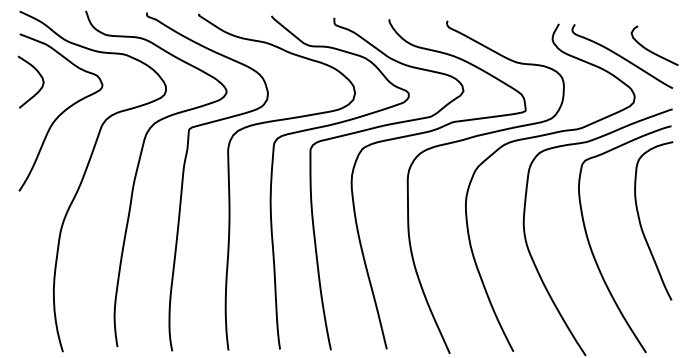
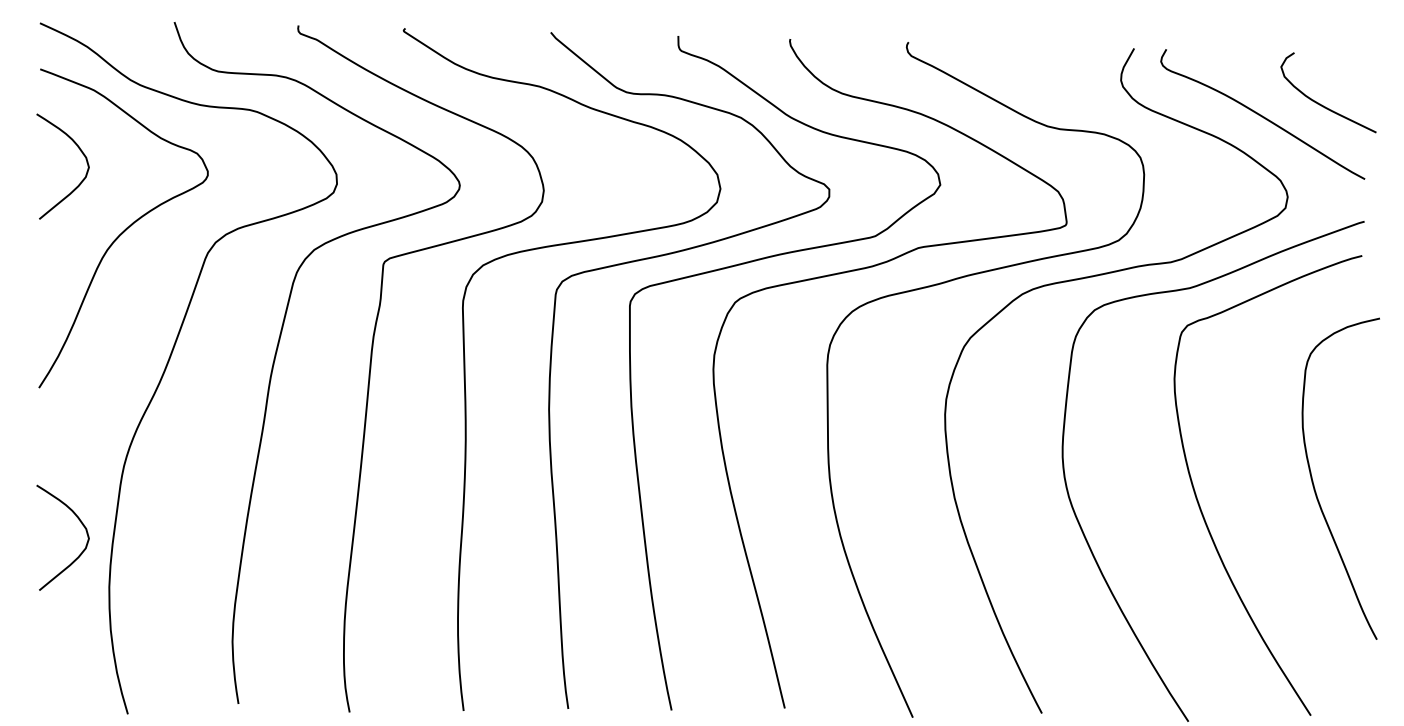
curve: (641, 223) -> (1315, 483), moved
curve: (39, 258) -> (80, 524), added

